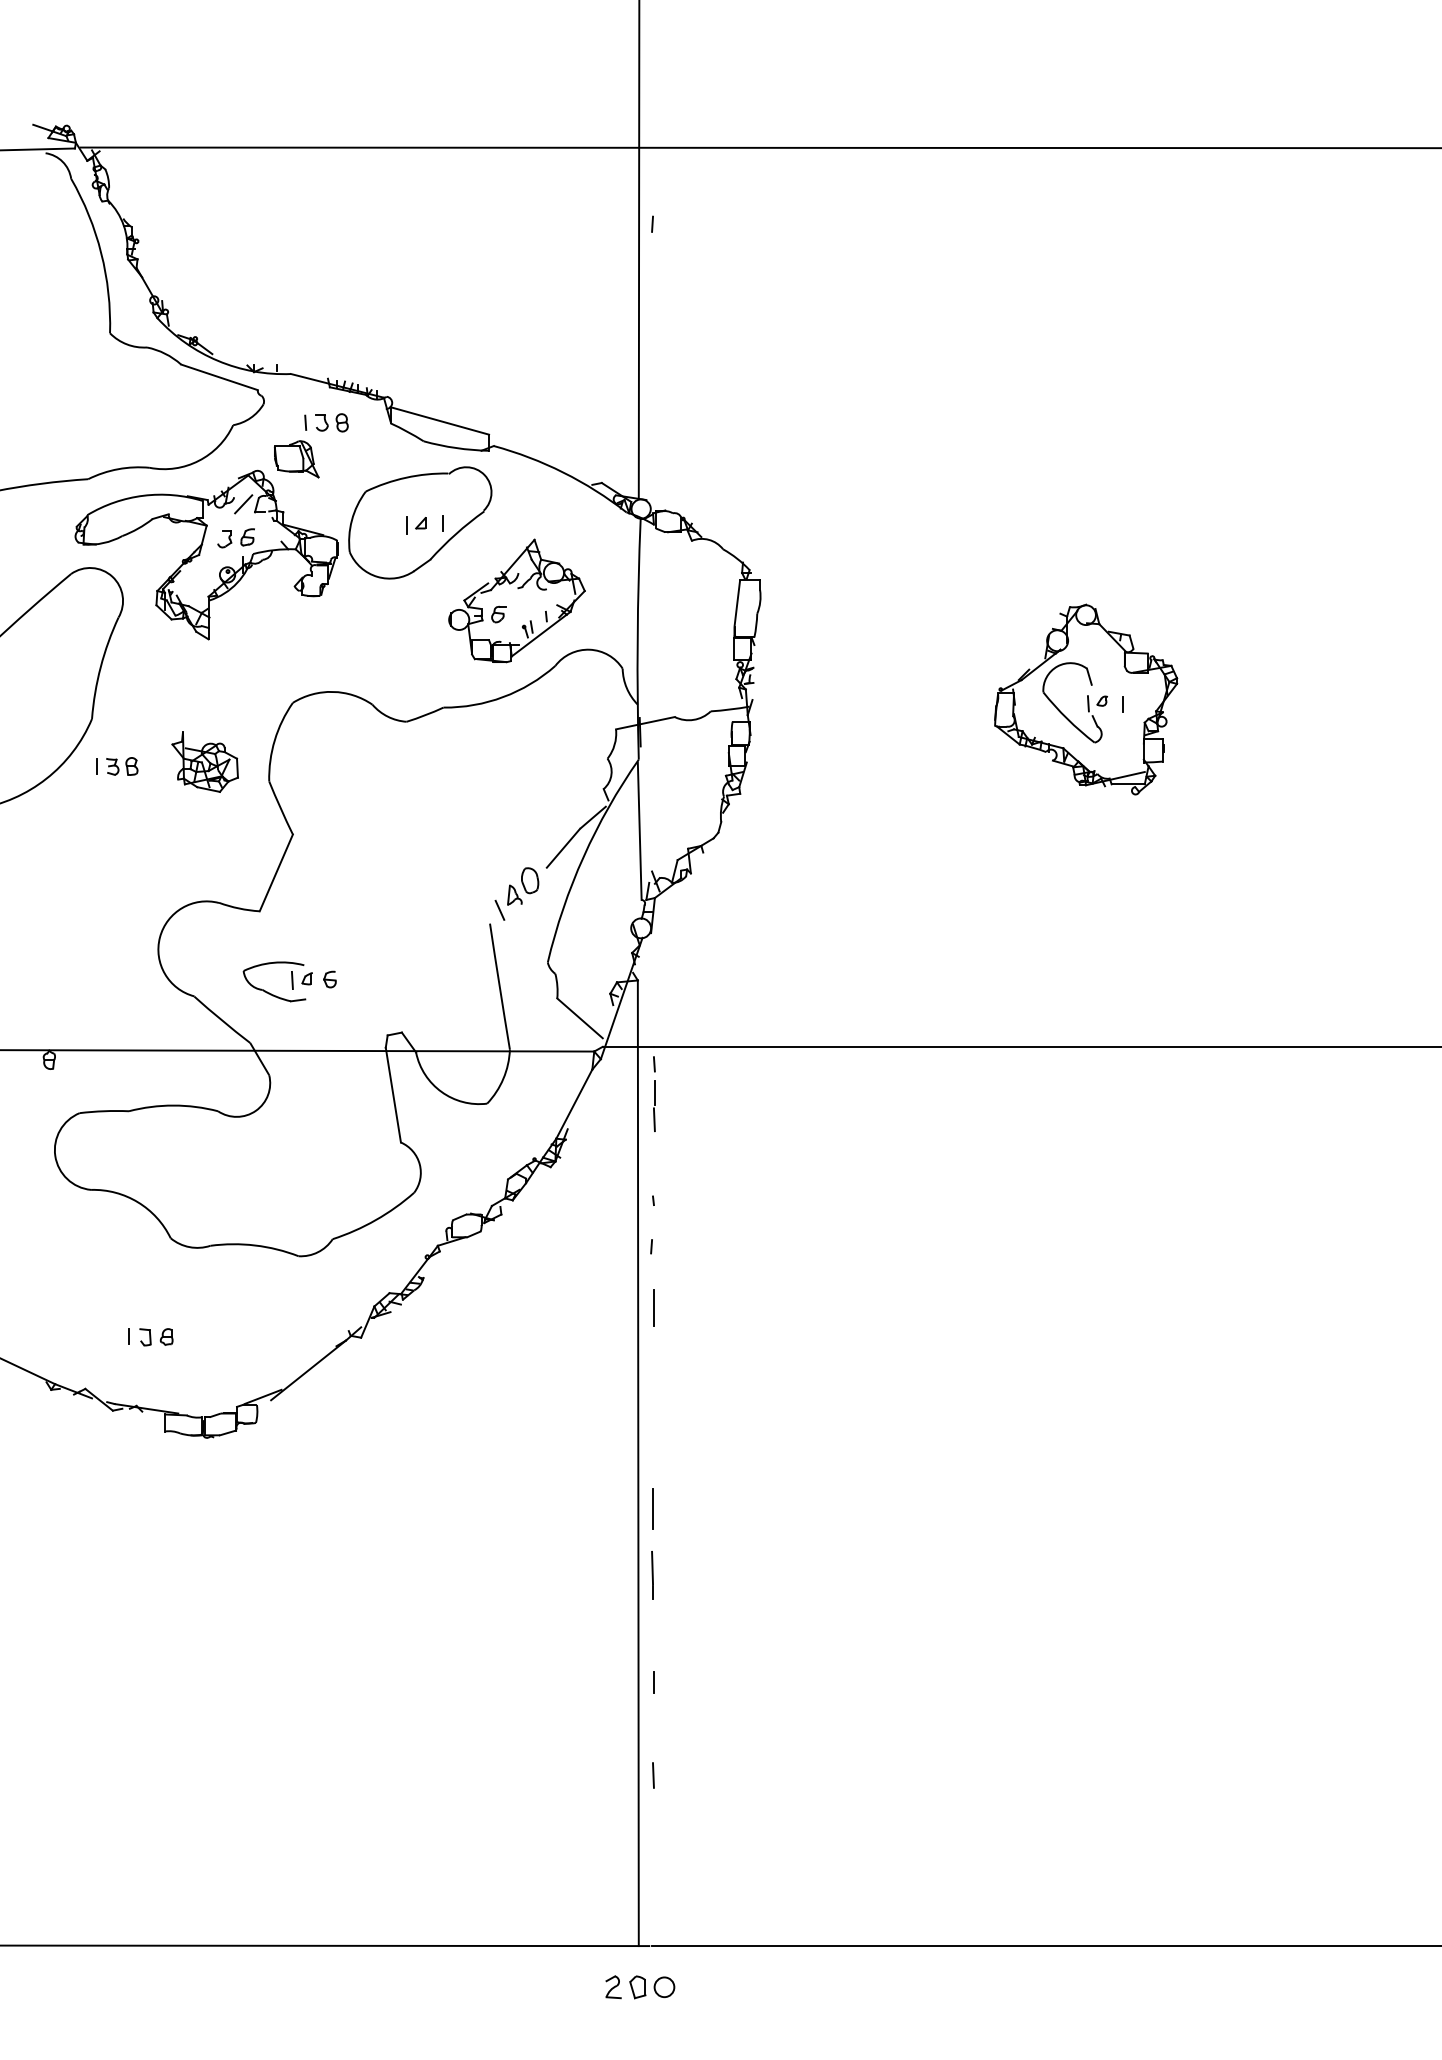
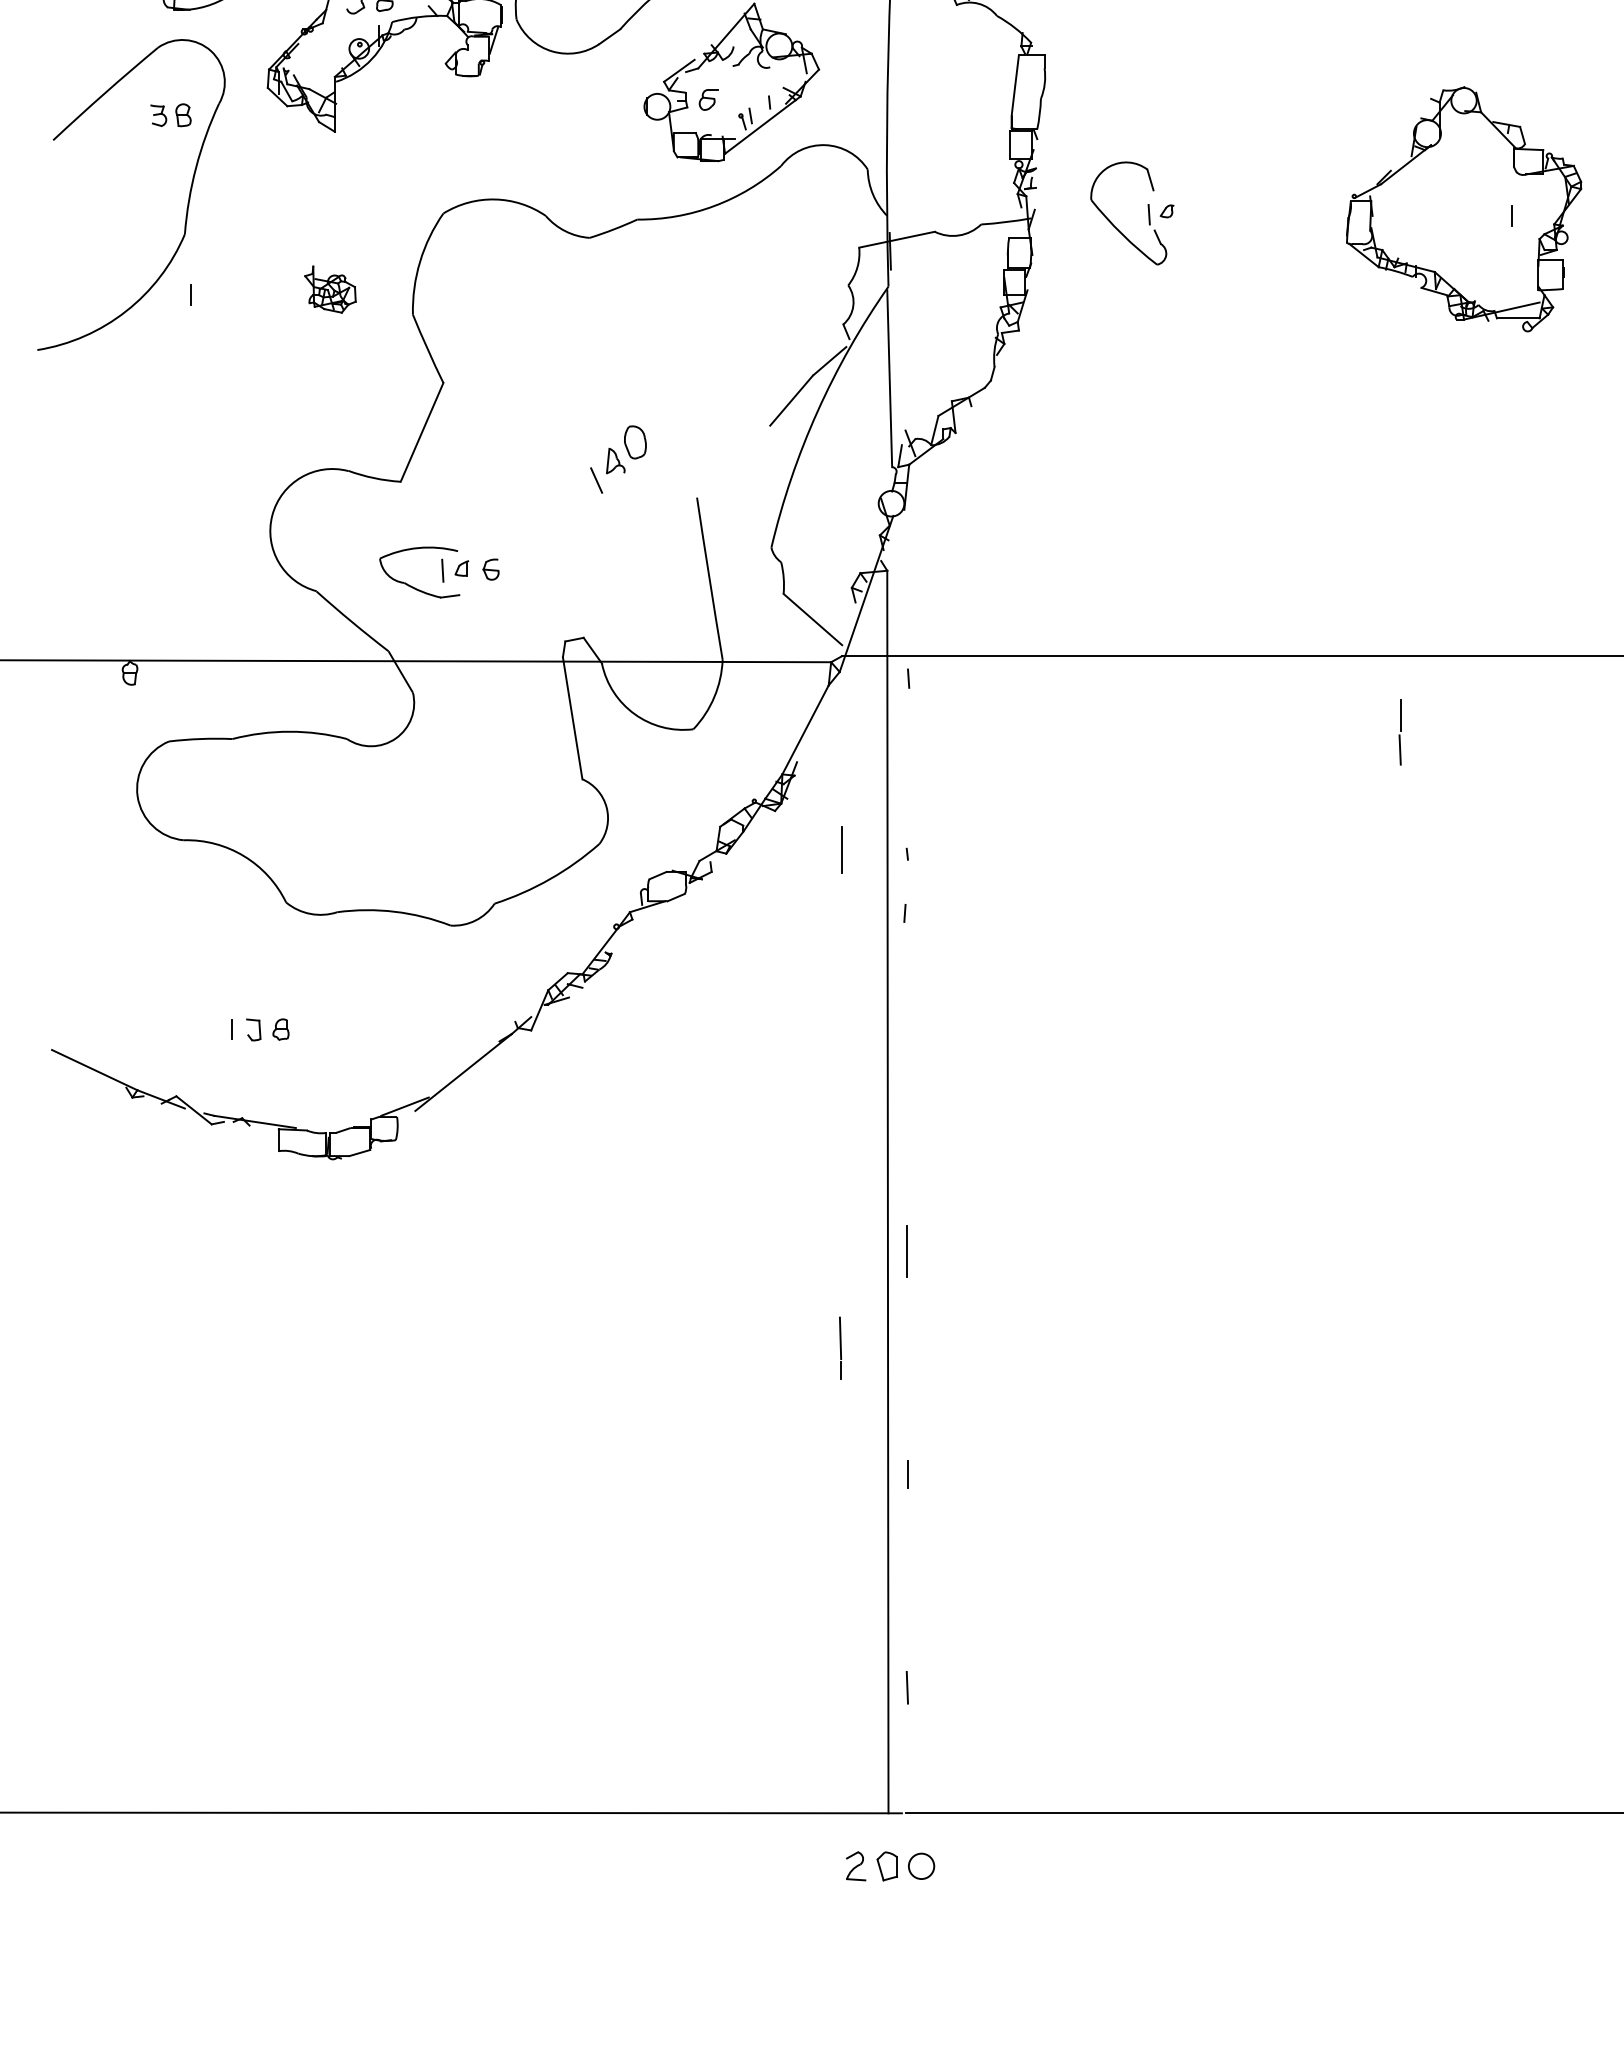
part: (1087, 702) -> (1148, 213), moved
part: (204, 761) -> (329, 288), size x0.6
part: (122, 766) -> (171, 115), moved
part: (516, 893) -> (617, 458), moved
line: (654, 1105) -> (1400, 731), moved
line: (653, 1307) -> (841, 848), moved
line: (652, 1575) -> (840, 1348), moved
line: (653, 1775) -> (907, 1687), moved

